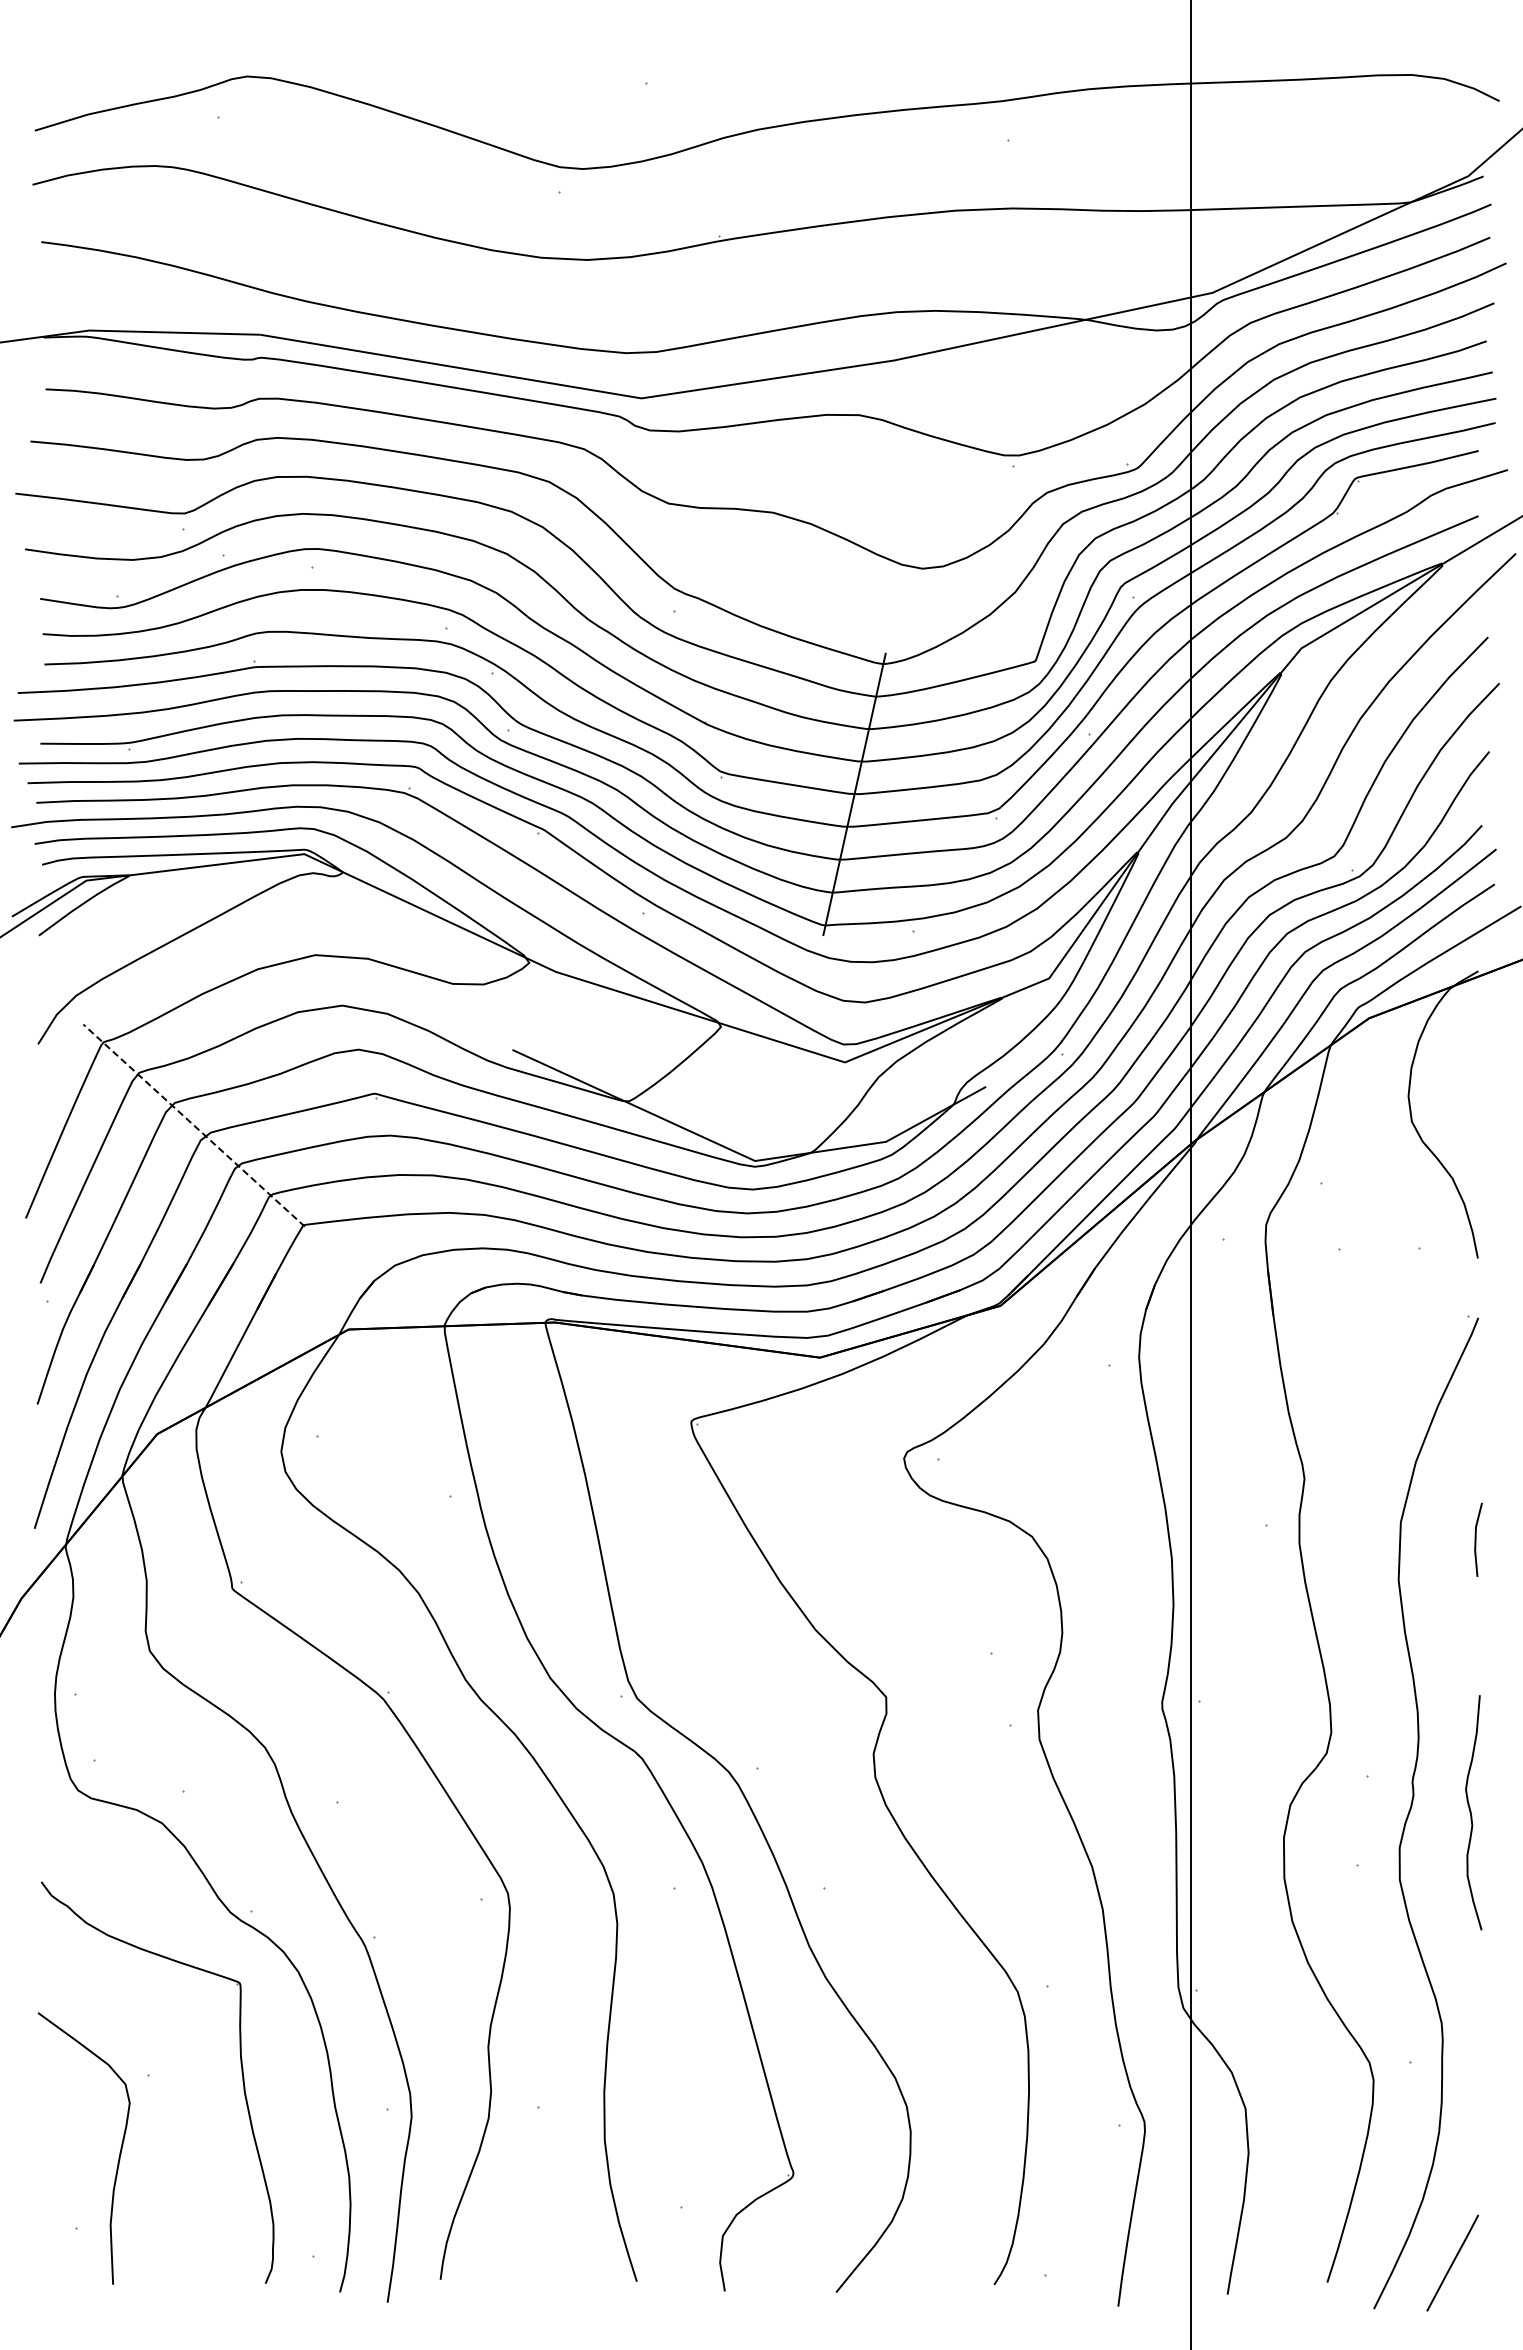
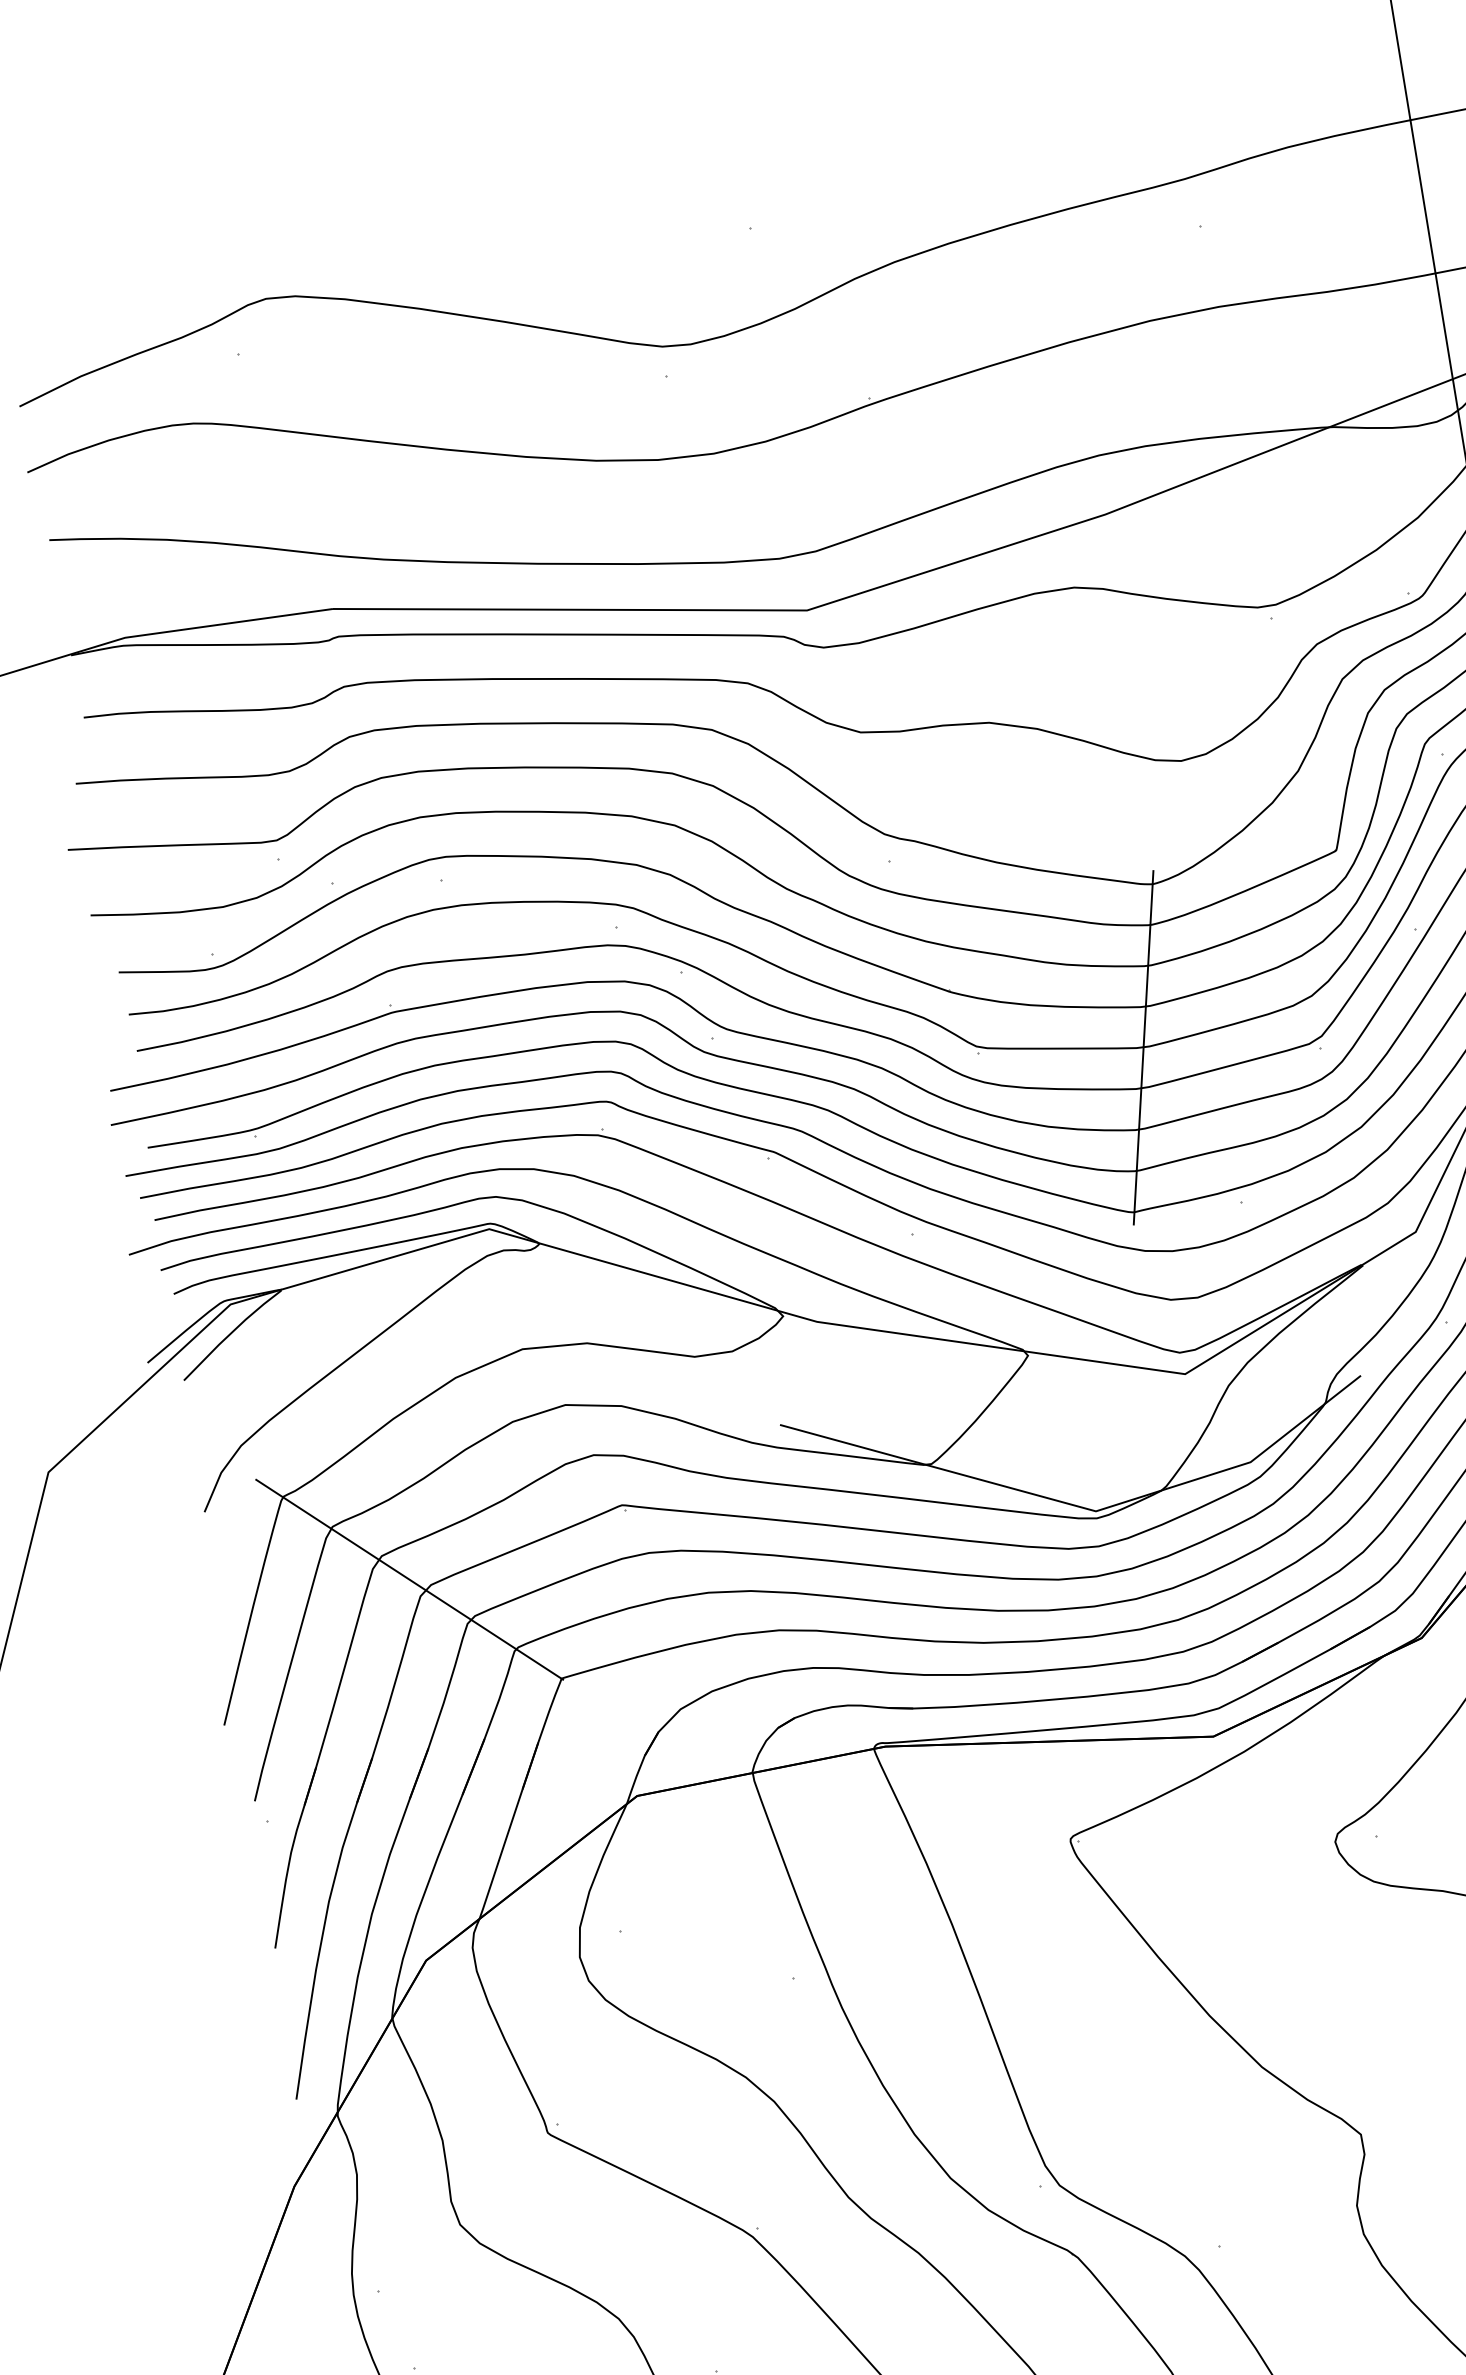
line: (194, 1125) -> (410, 1579), dashed -> solid

